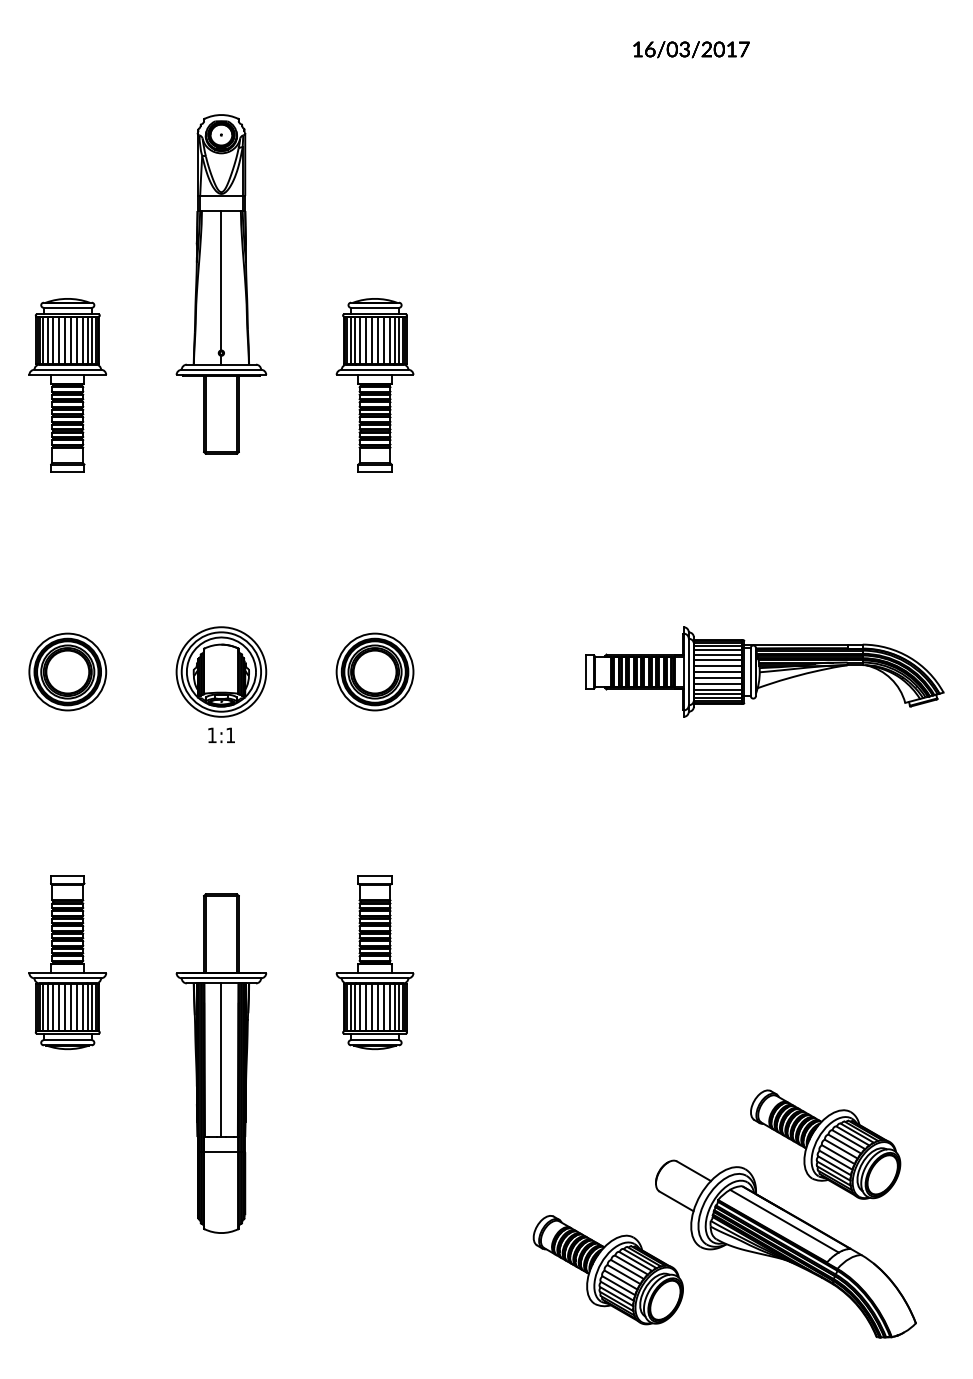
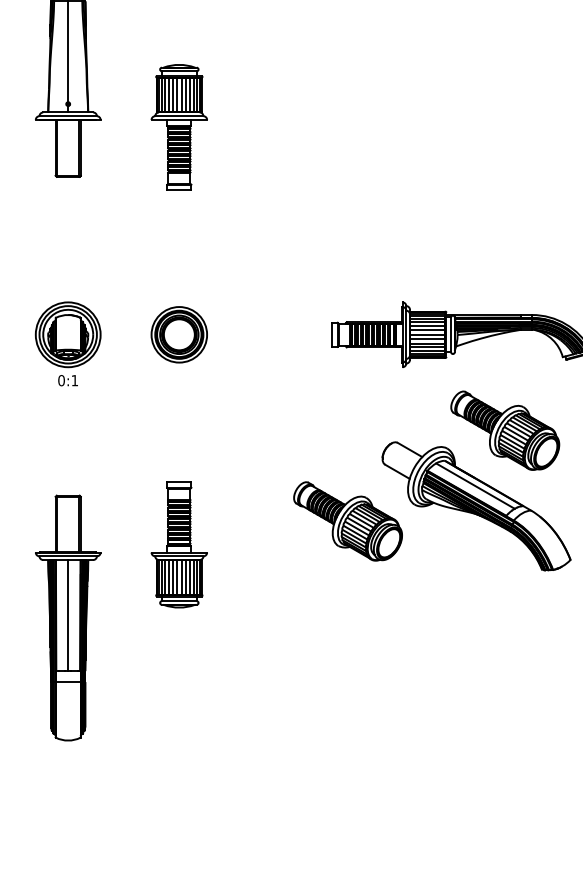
text: (211, 735) -> (61, 380), 1:1 -> 0:1
part: (724, 1213) -> (432, 480), moved

